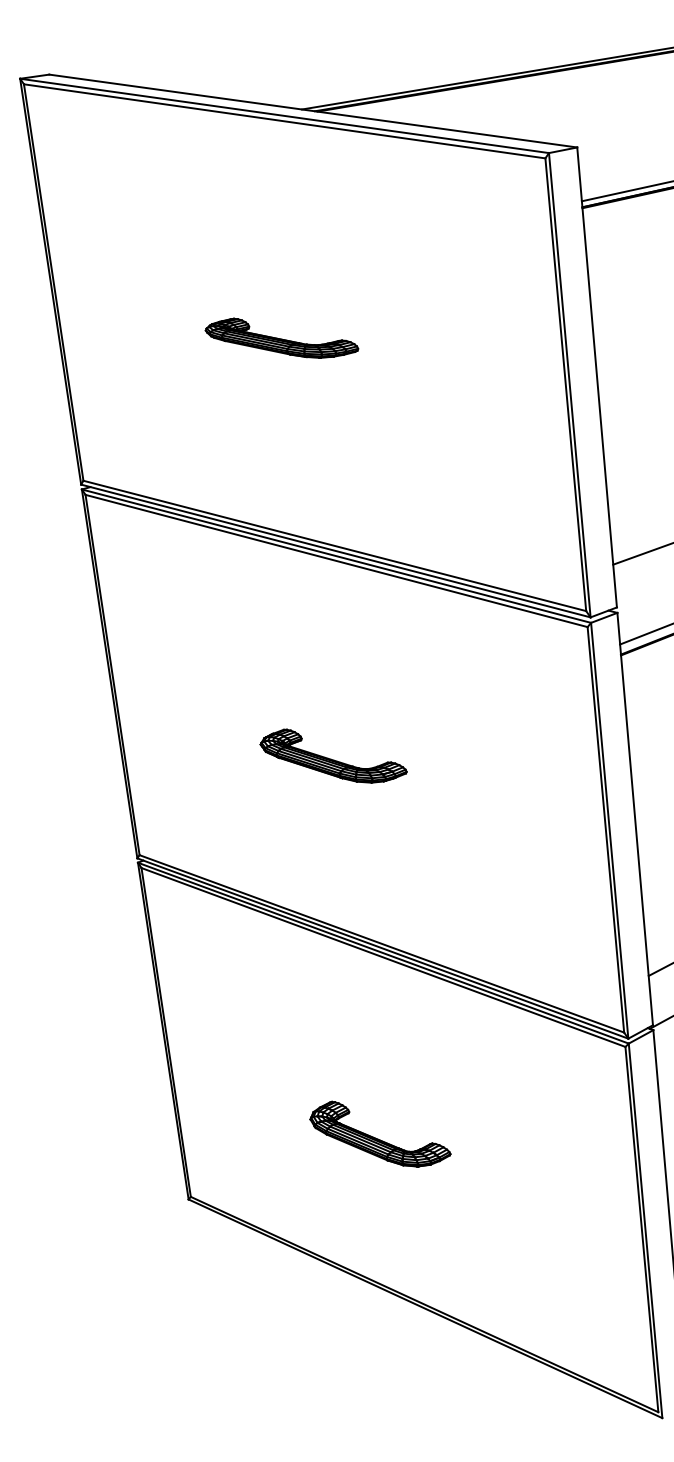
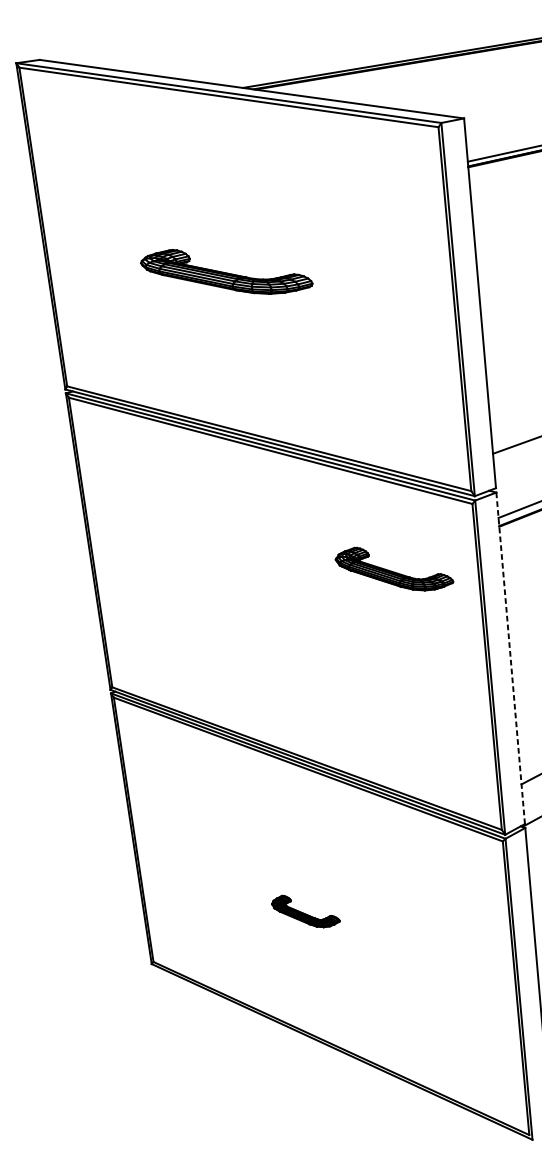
part: (281, 337) -> (226, 271), size x1.4
part: (333, 755) -> (394, 568), moved
line: (635, 819) -> (510, 658), solid -> dashed
part: (380, 1133) -> (305, 911), size x0.6

